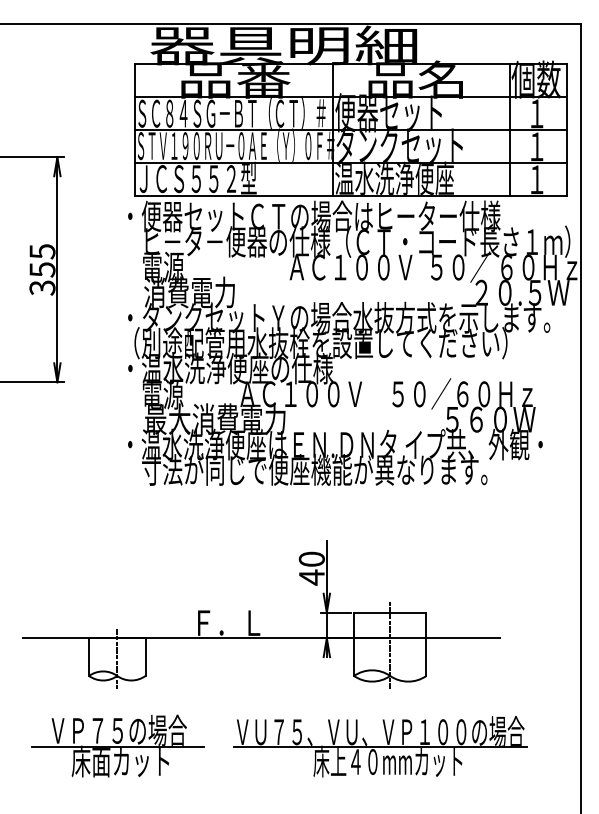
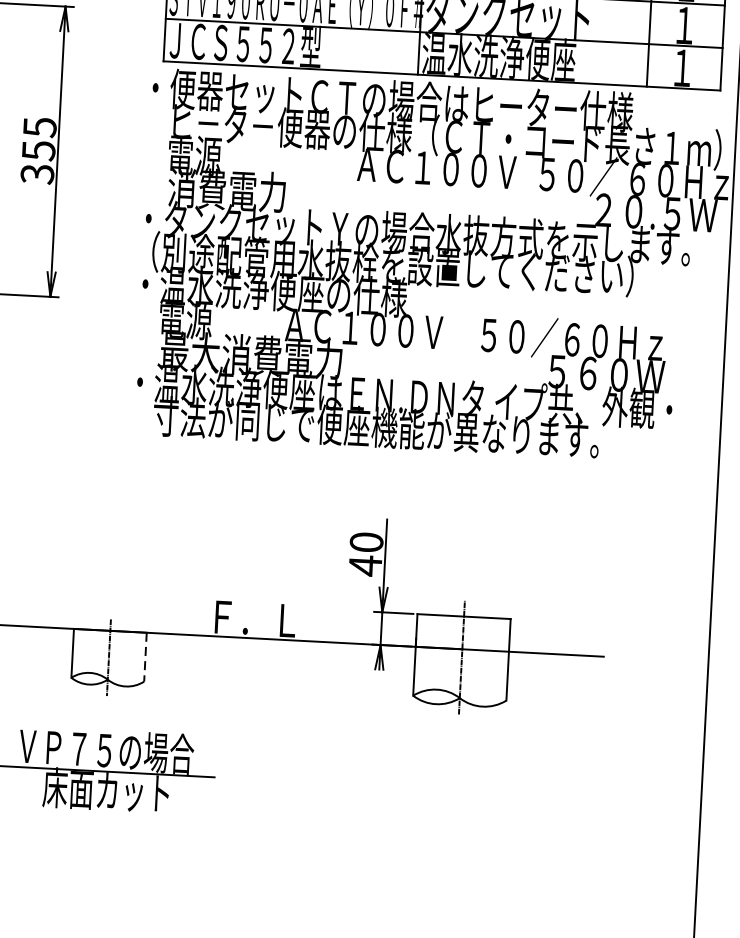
line: (145, 657) -> (145, 657), solid -> dashed
part: (380, 746) -> (442, 788), removed

